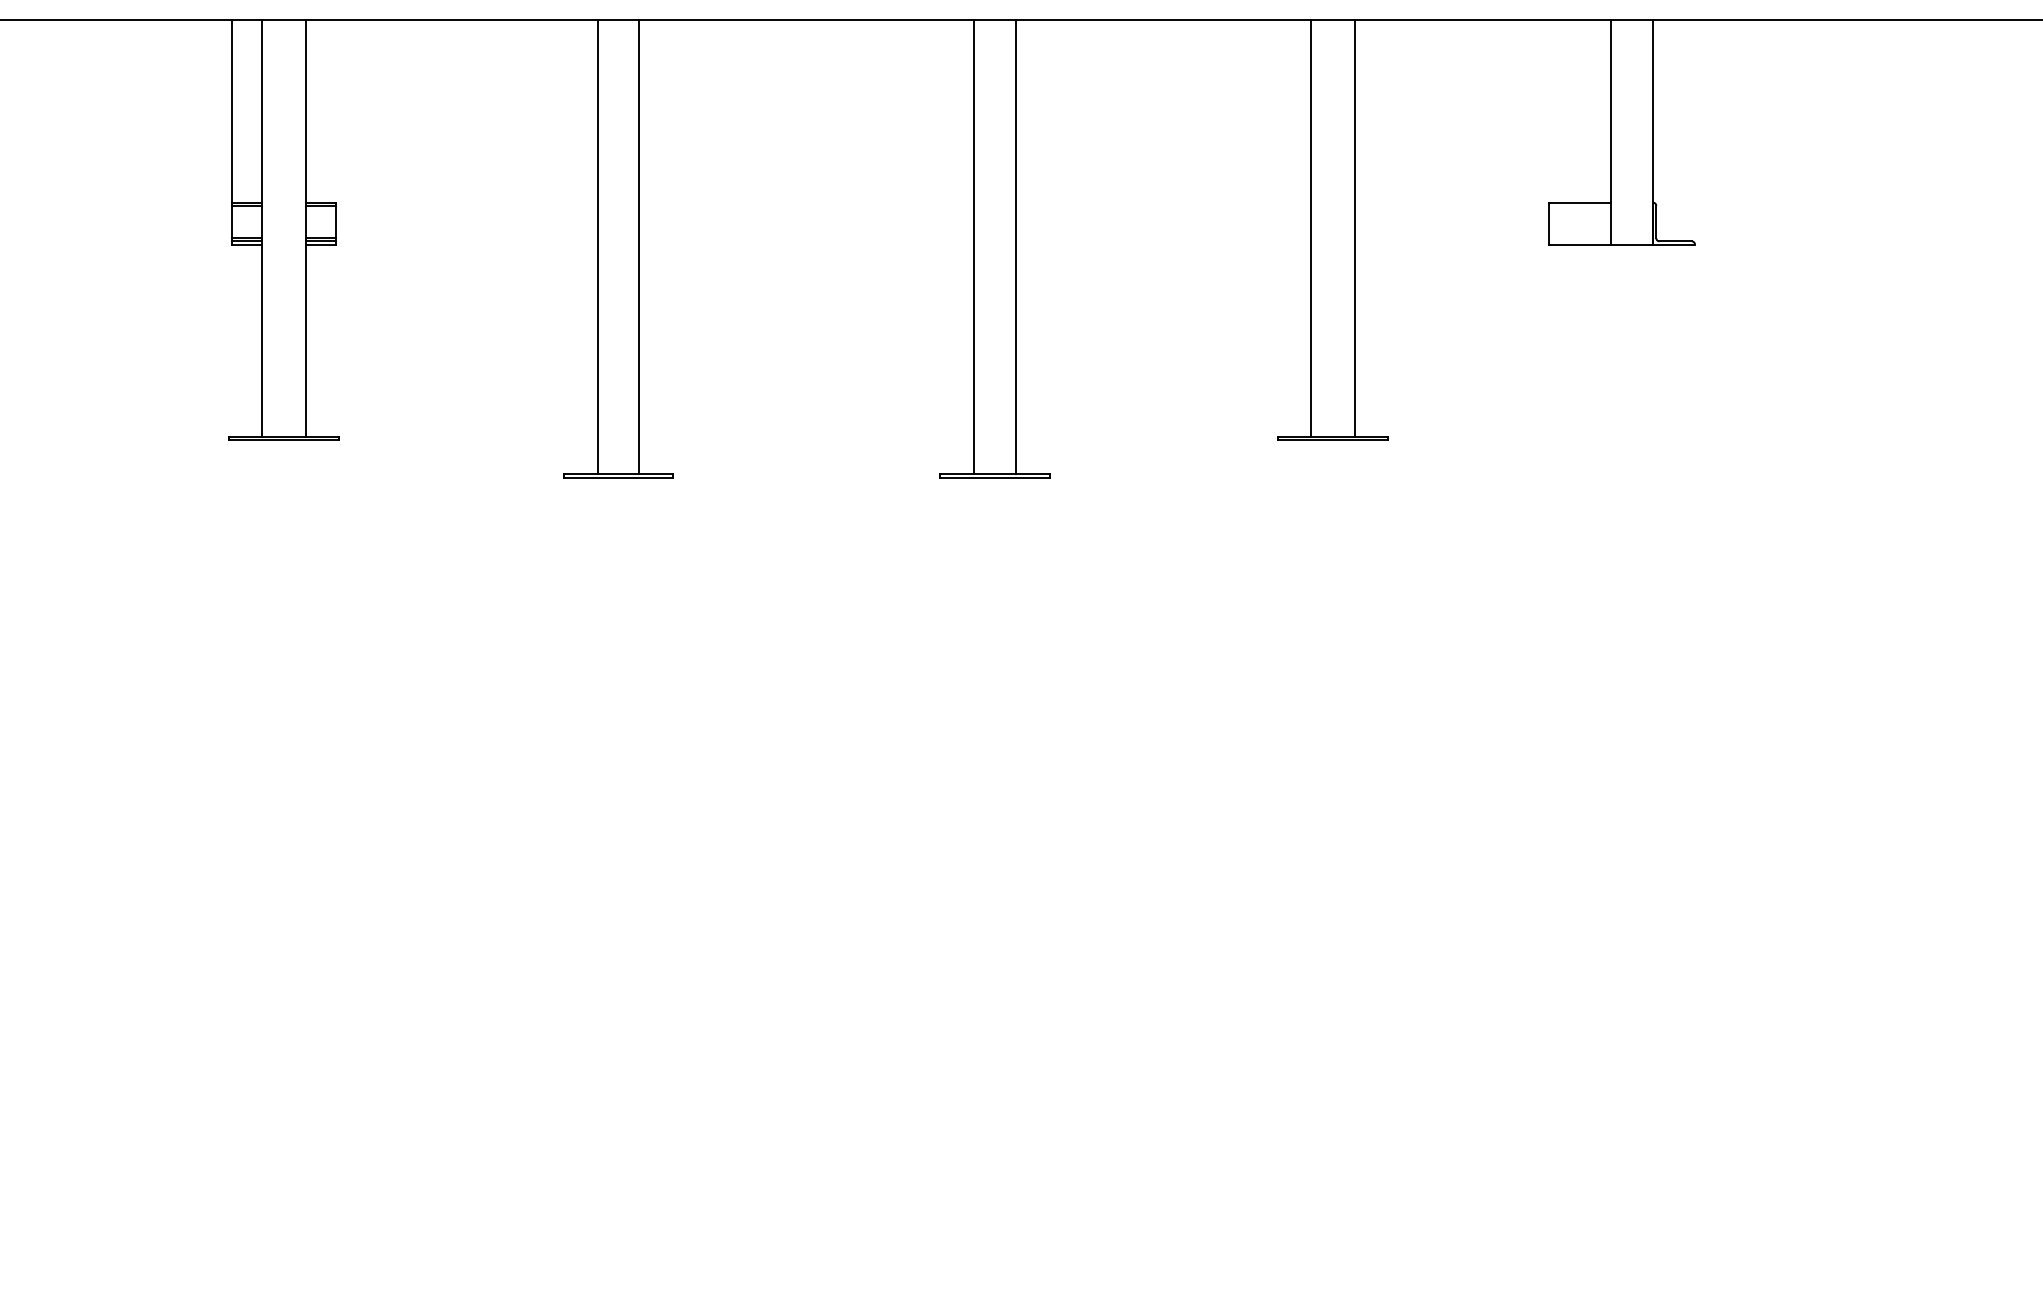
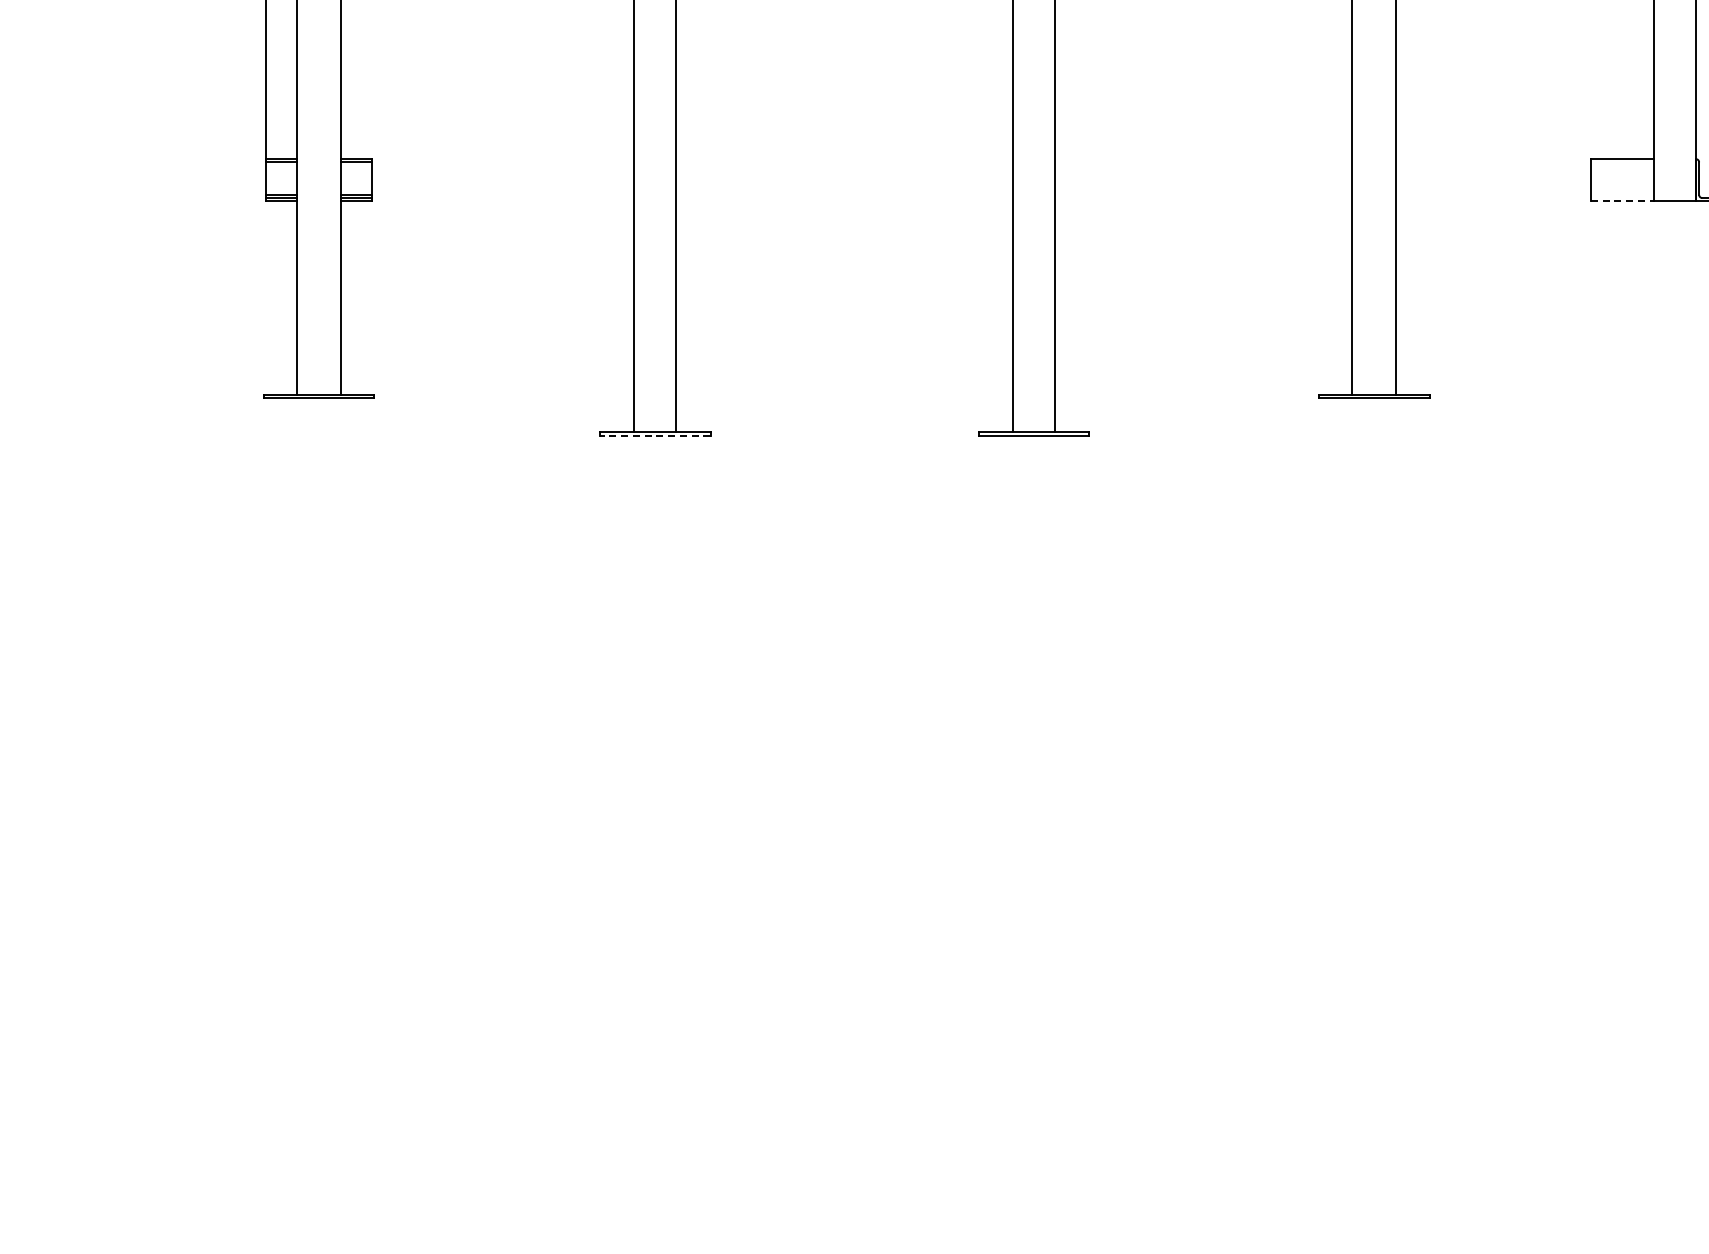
line: (1580, 244) -> (1622, 201), solid -> dashed
line: (618, 478) -> (655, 436), solid -> dashed

